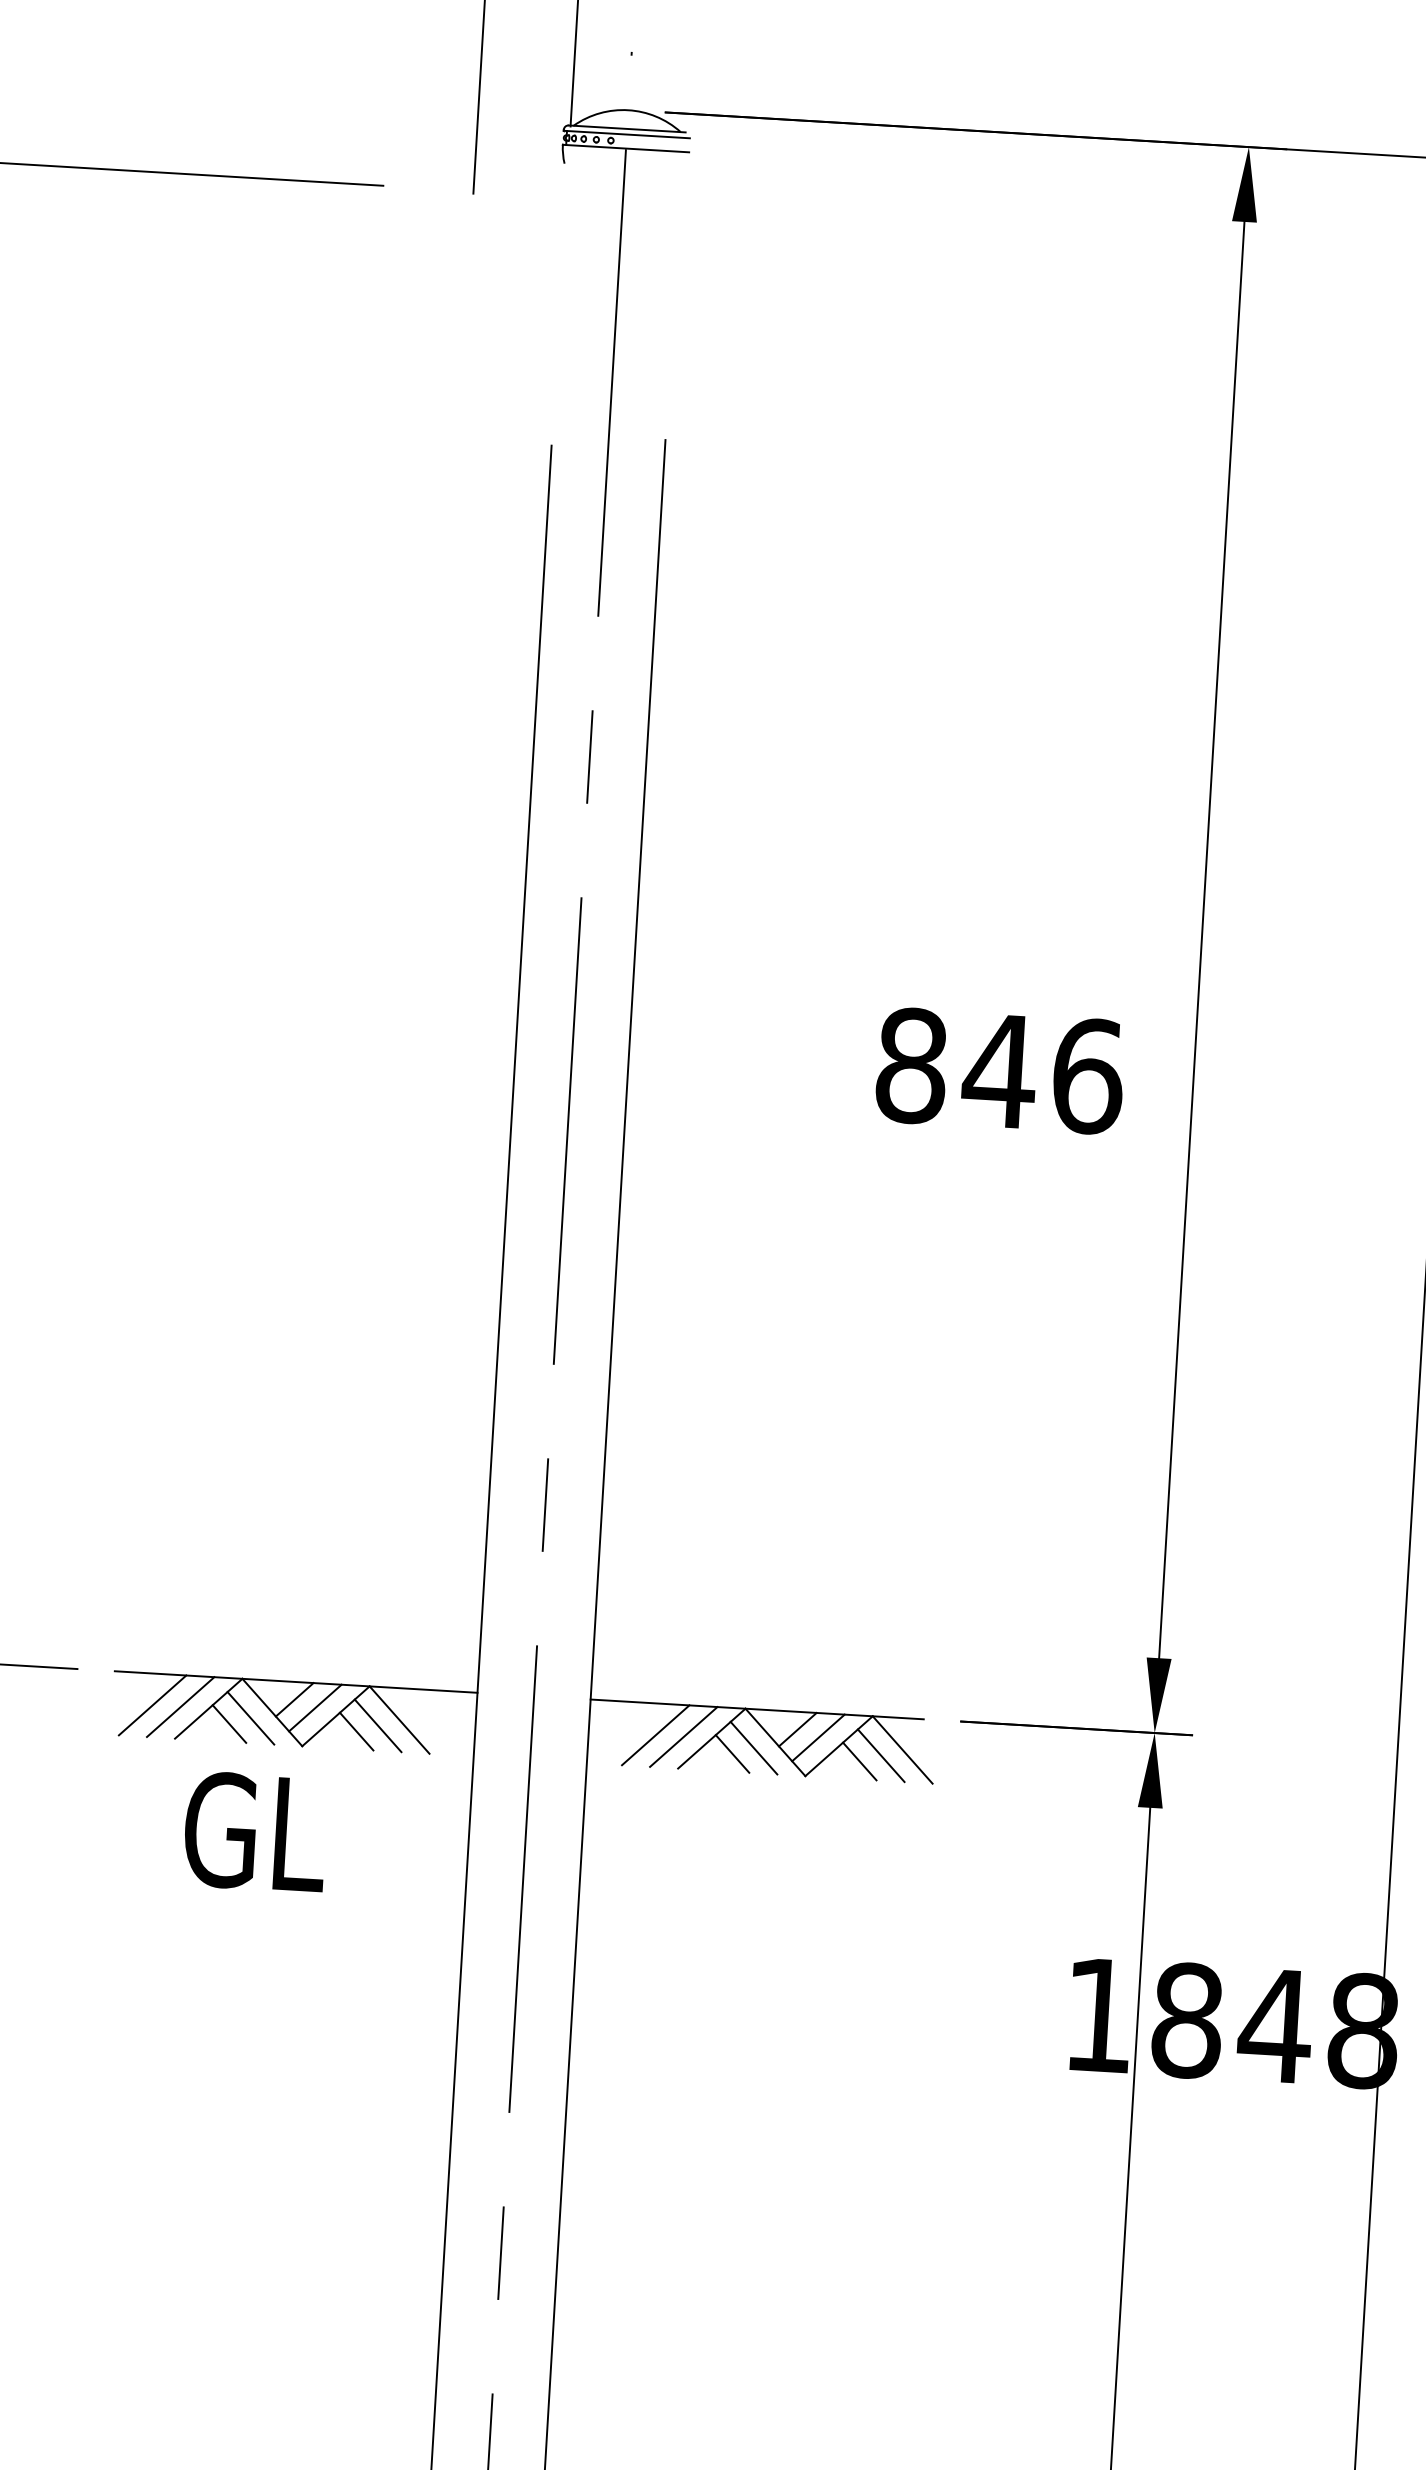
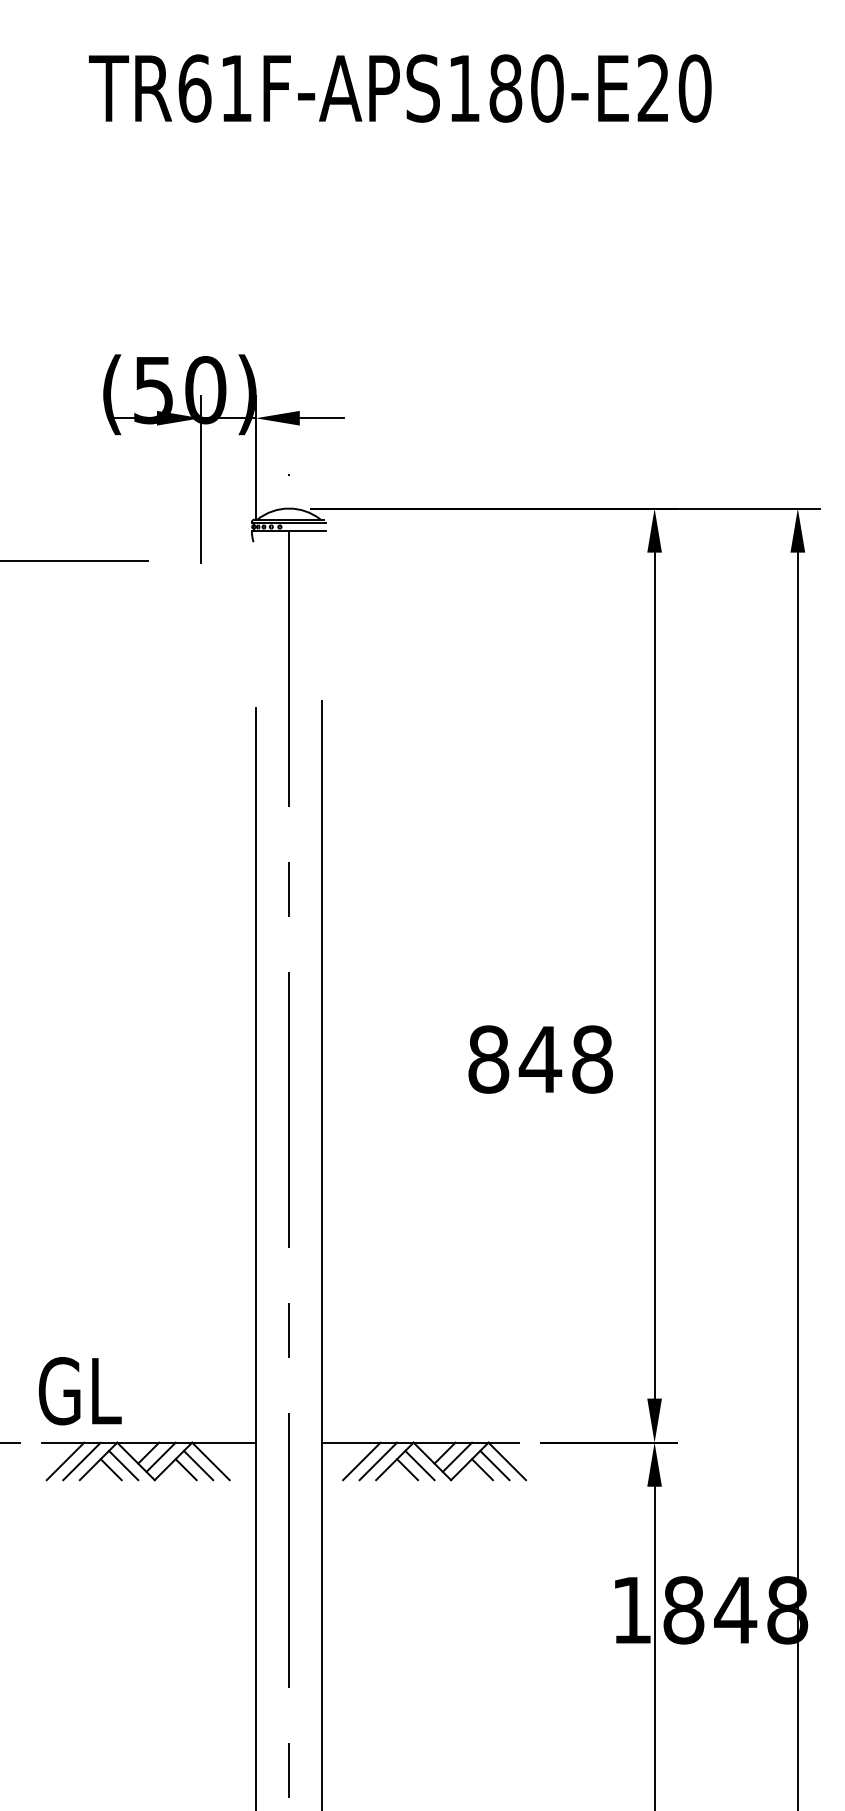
text: (1087, 1076) -> (592, 1059), 846 -> 848
text: (255, 1832) -> (80, 1391), moved

